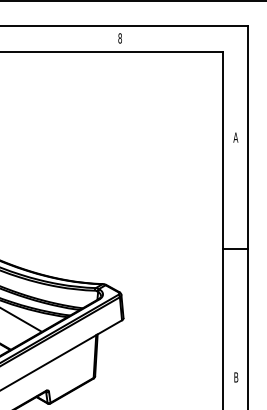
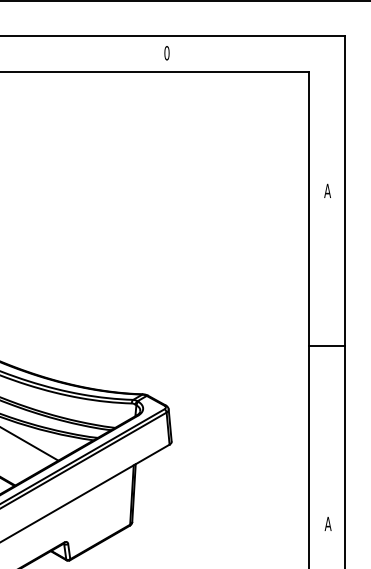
text: (120, 38) -> (167, 53), 8 -> 0
text: (235, 377) -> (327, 524), B -> A

